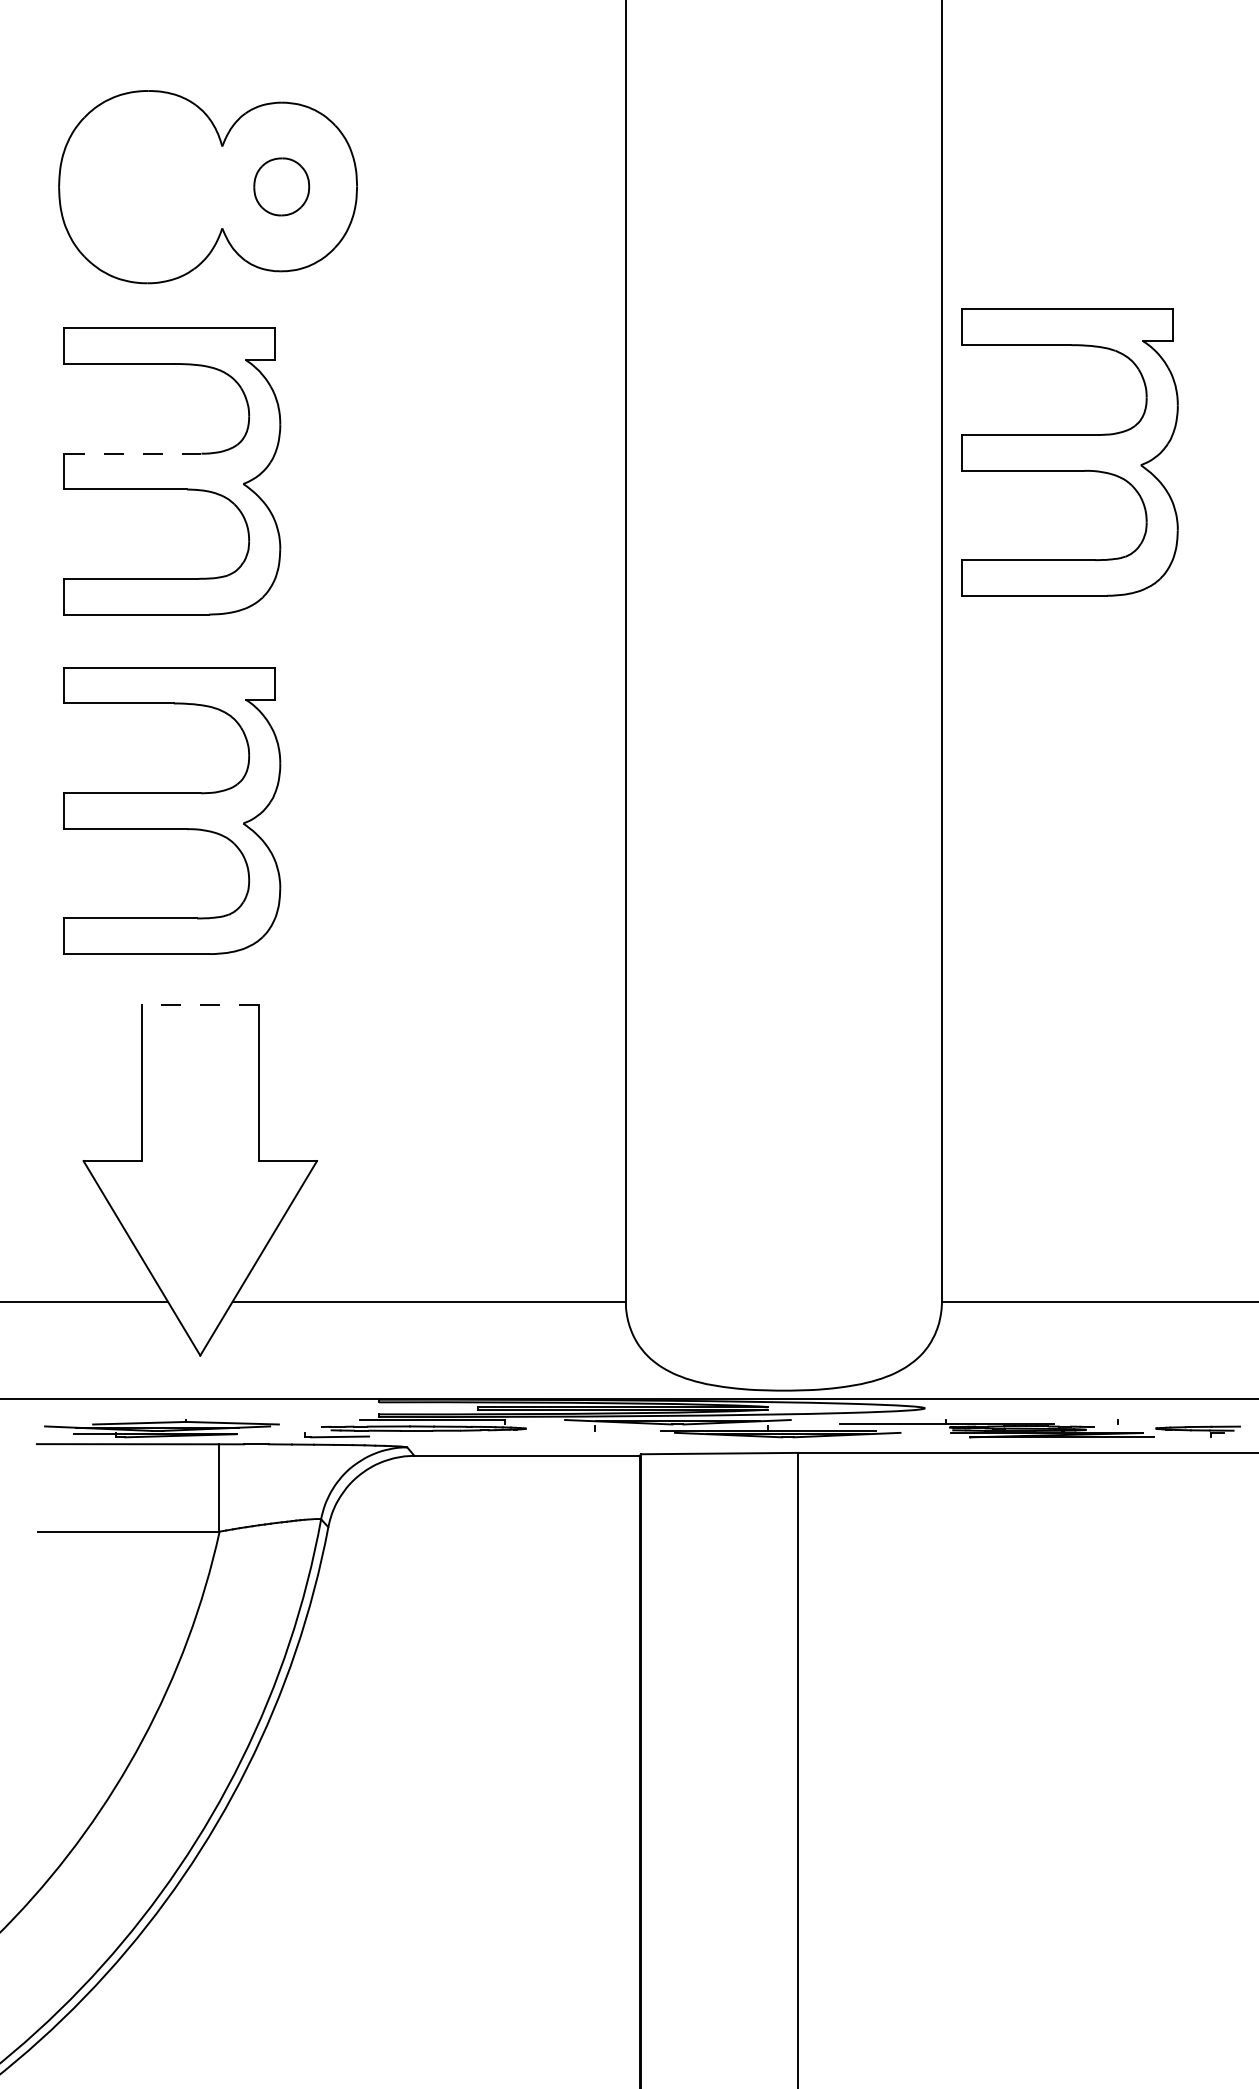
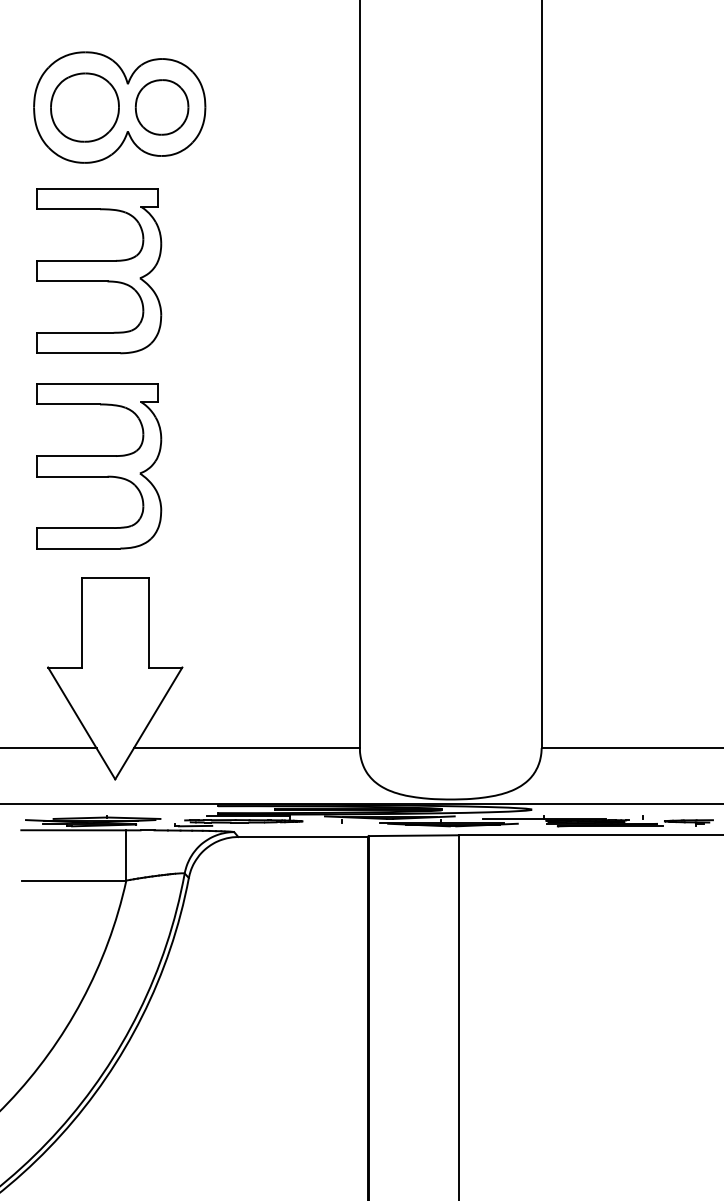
part: (146, 186) -> (84, 107), added
part: (280, 186) -> (161, 107), size x1.67
line: (131, 453) -> (75, 260), dashed -> solid
part: (1070, 453) -> (615, 260), removed
line: (200, 1006) -> (115, 578), dashed -> solid

